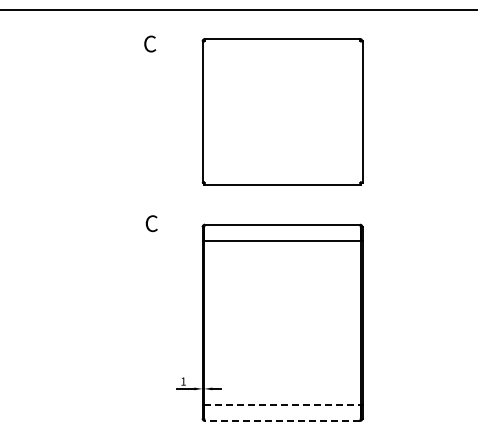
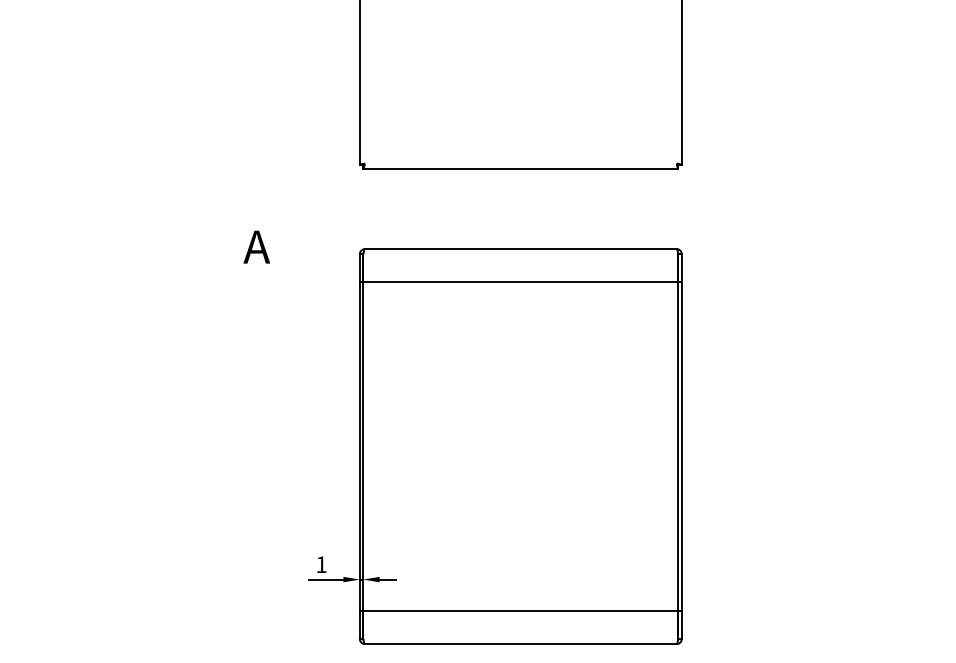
text: (150, 223) -> (255, 246), C -> A
line: (283, 404) -> (522, 610), dashed -> solid
line: (282, 420) -> (520, 643), dashed -> solid

